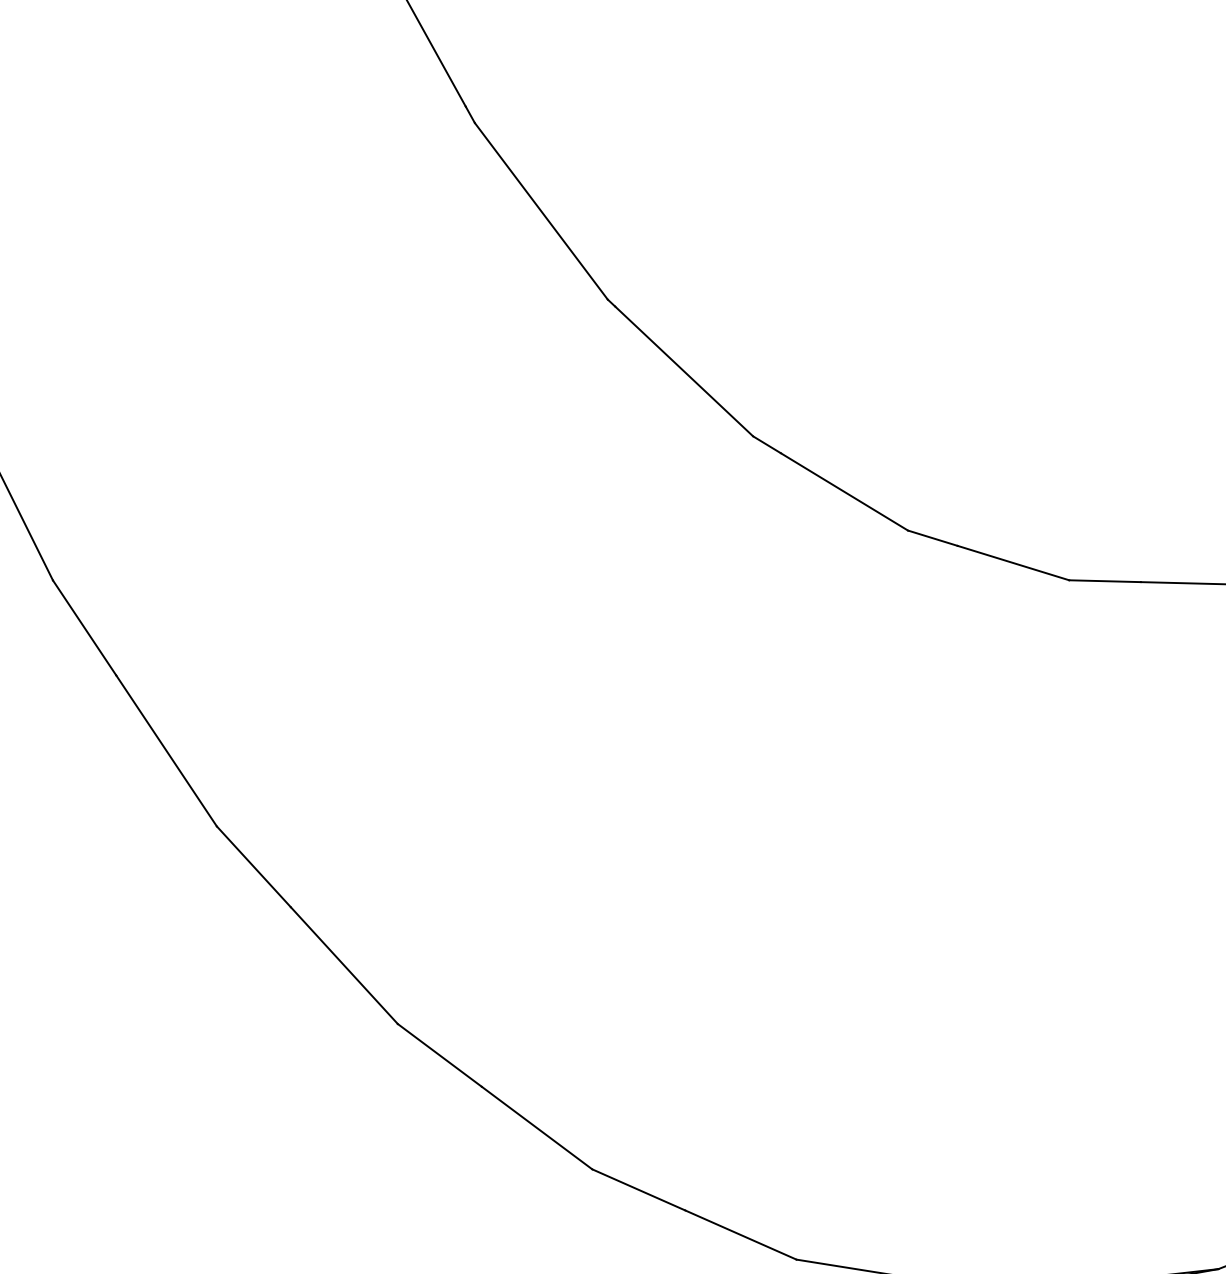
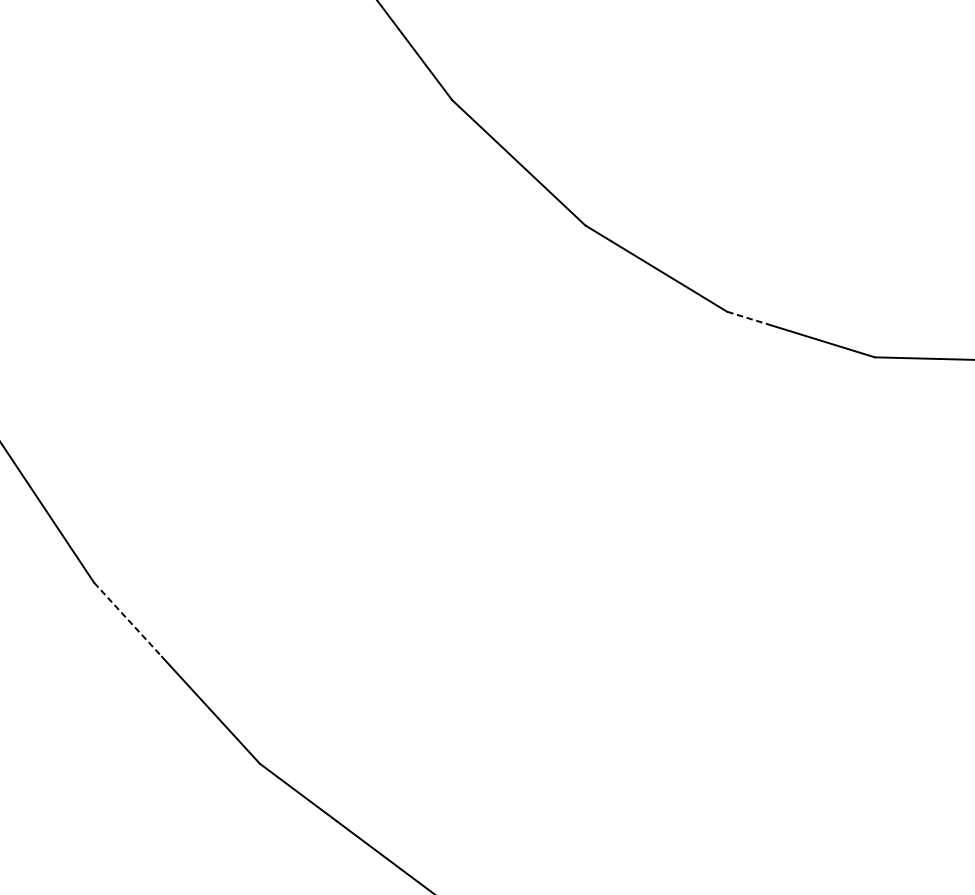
line: (932, 538) -> (749, 319), solid -> dashed
line: (253, 866) -> (127, 619), solid -> dashed

